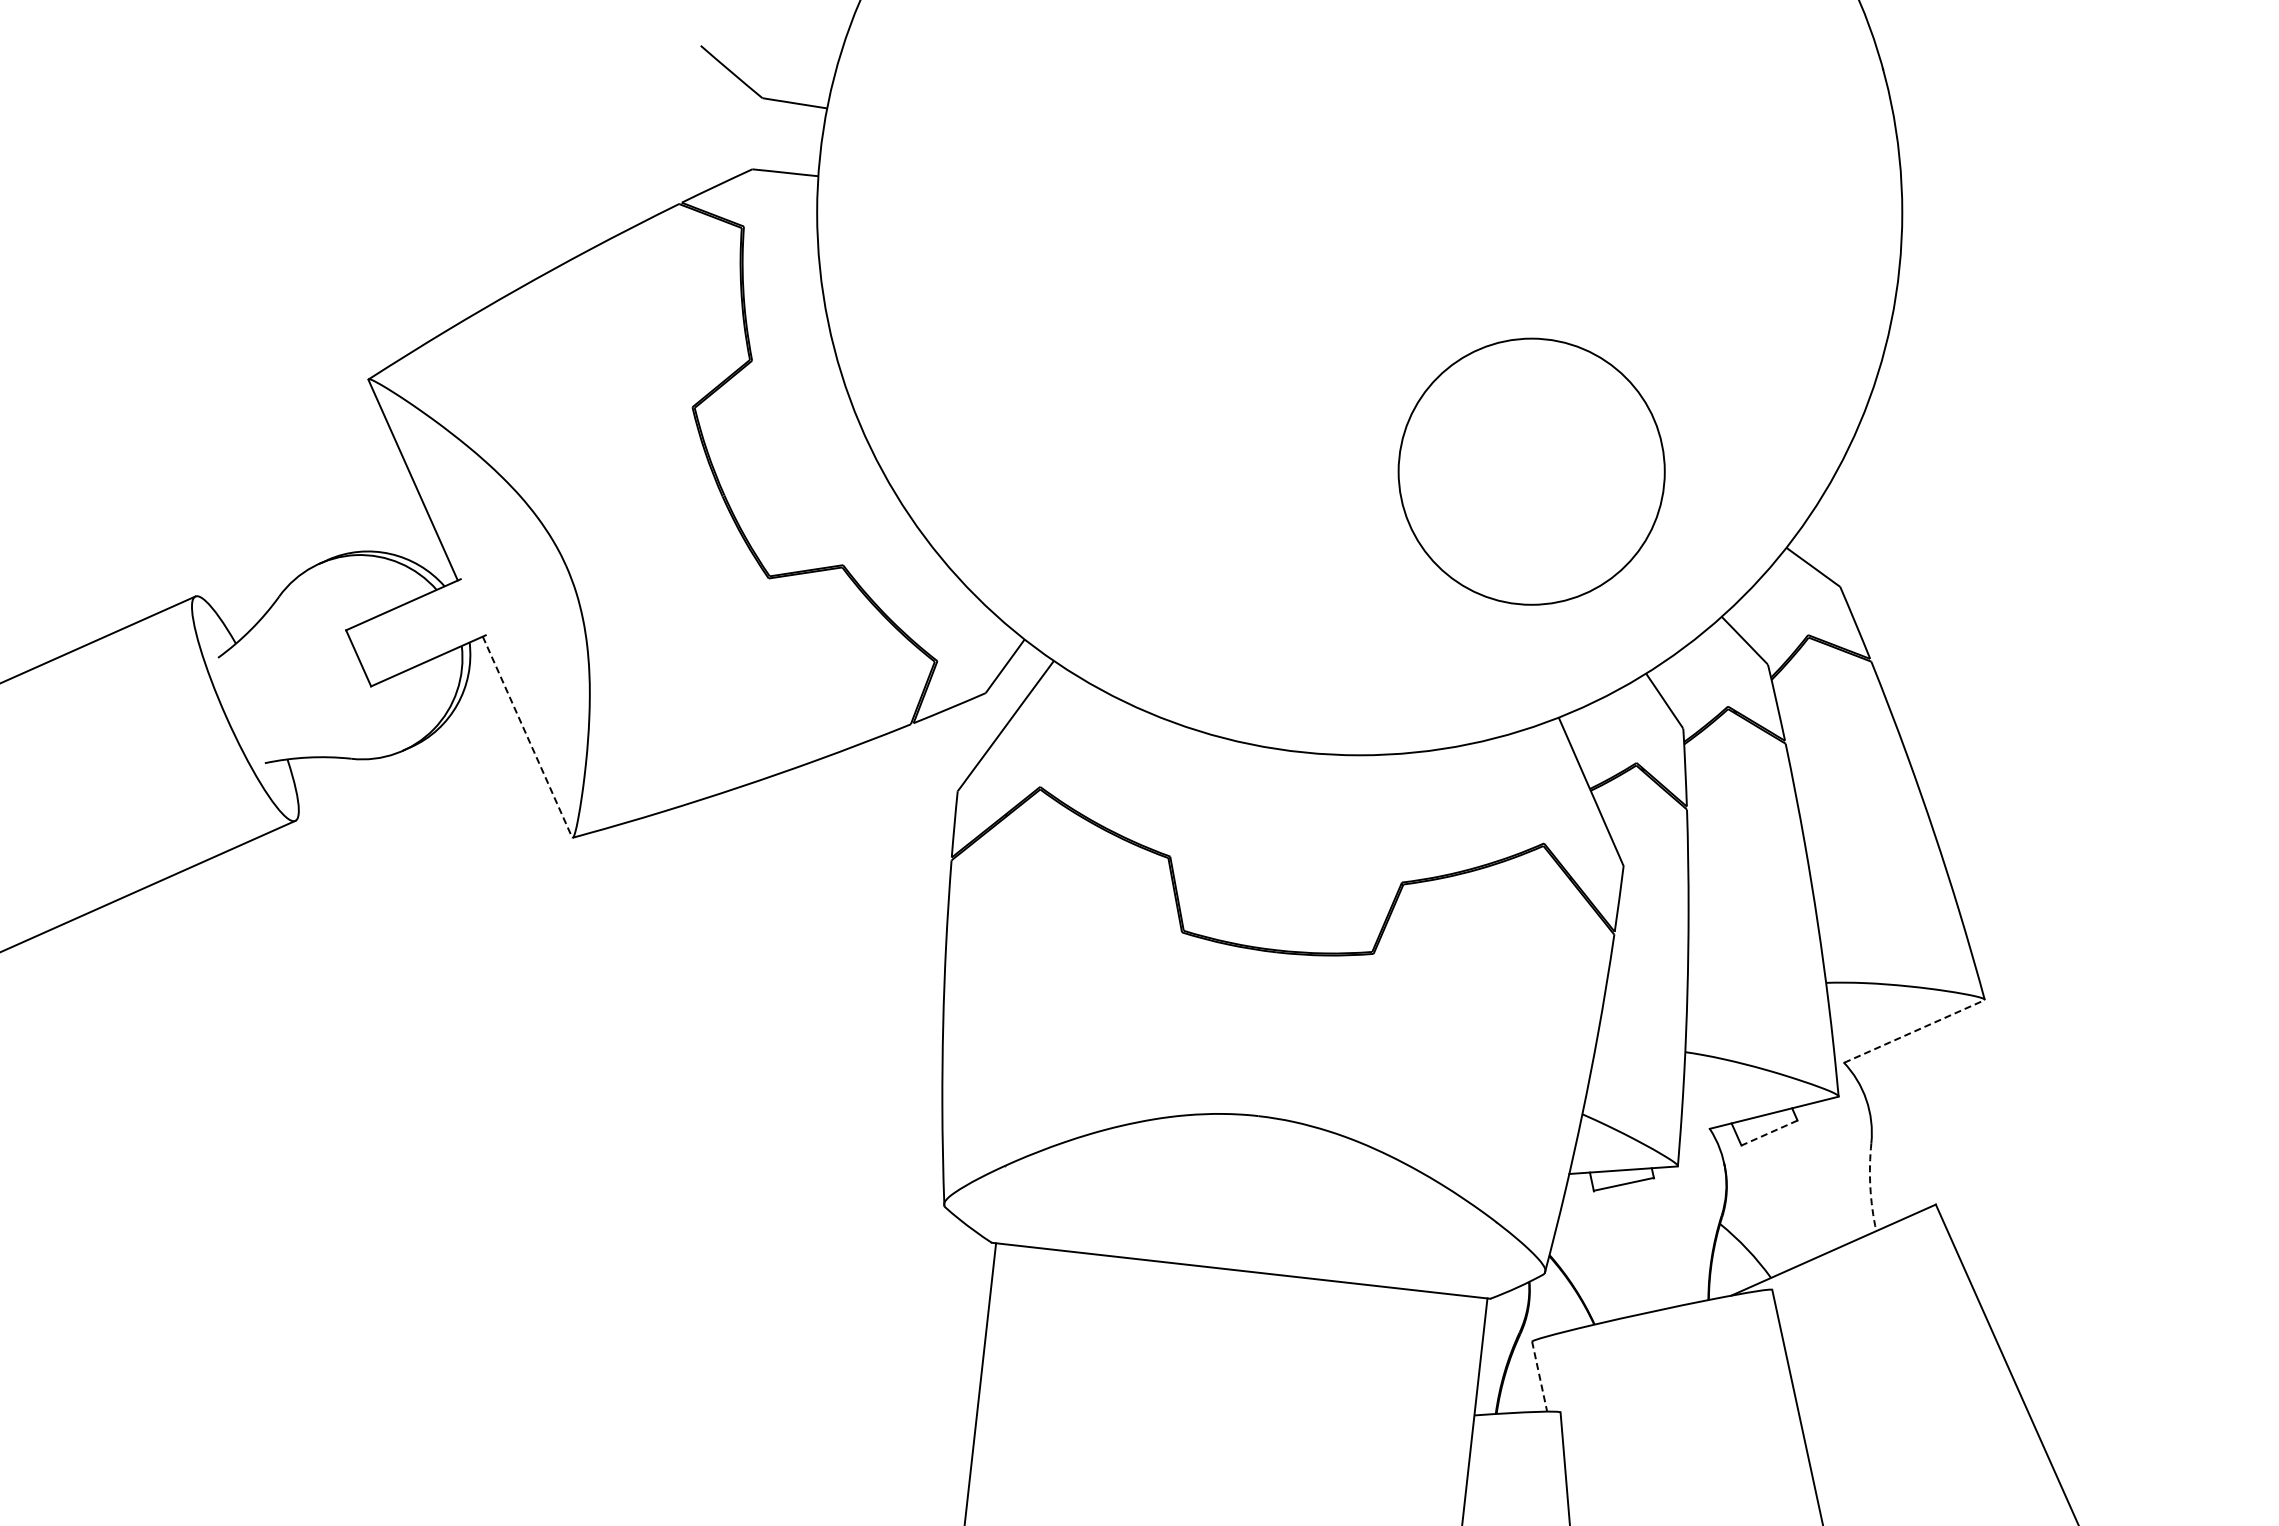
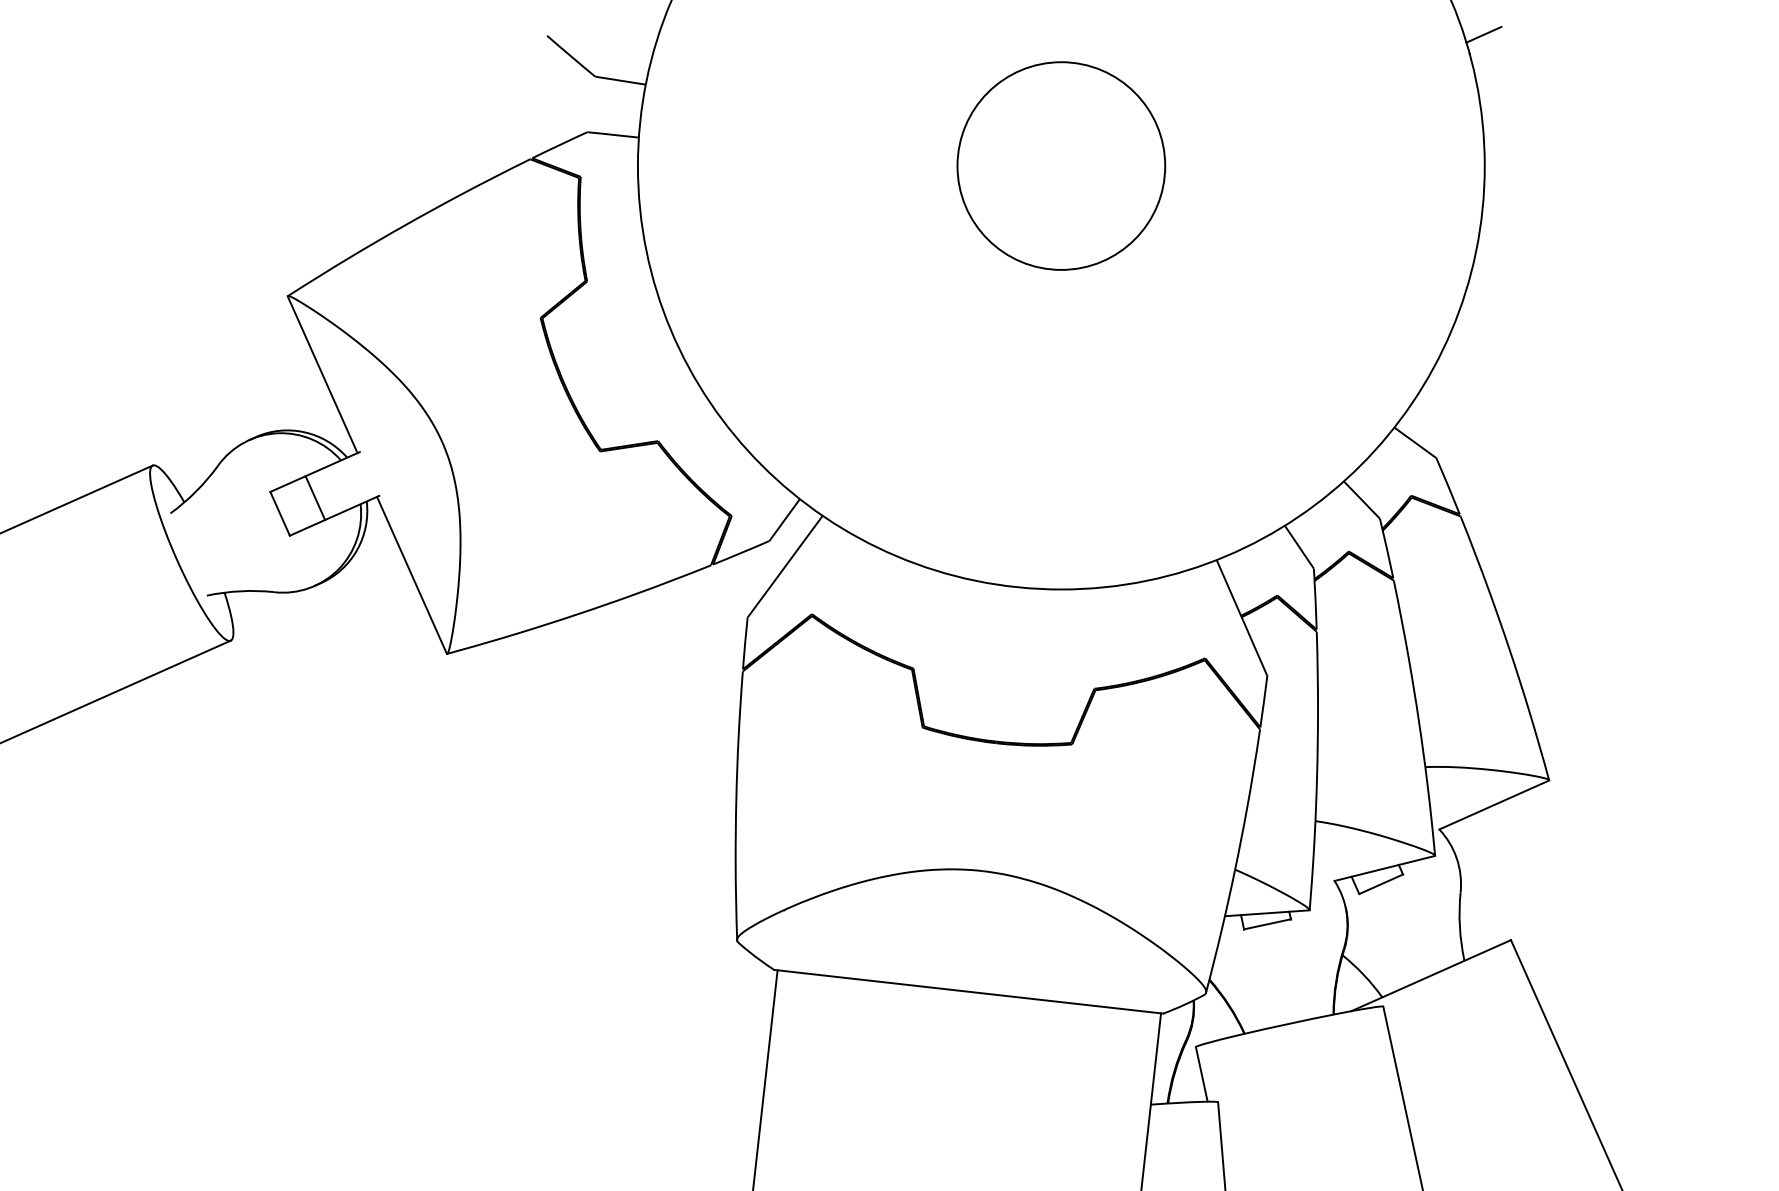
line: (1900, 44) -> (1483, 34), added
circle: (1531, 471) -> (1061, 165), moved
line: (403, 638) -> (315, 498), added
line: (527, 737) -> (411, 575), dashed -> solid
line: (1914, 1031) -> (1494, 805), dashed -> solid
line: (1769, 1133) -> (1381, 884), dashed -> solid
arc: (1870, 1187) -> (1459, 926), dashed -> solid
line: (1539, 1376) -> (1201, 1074), dashed -> solid

